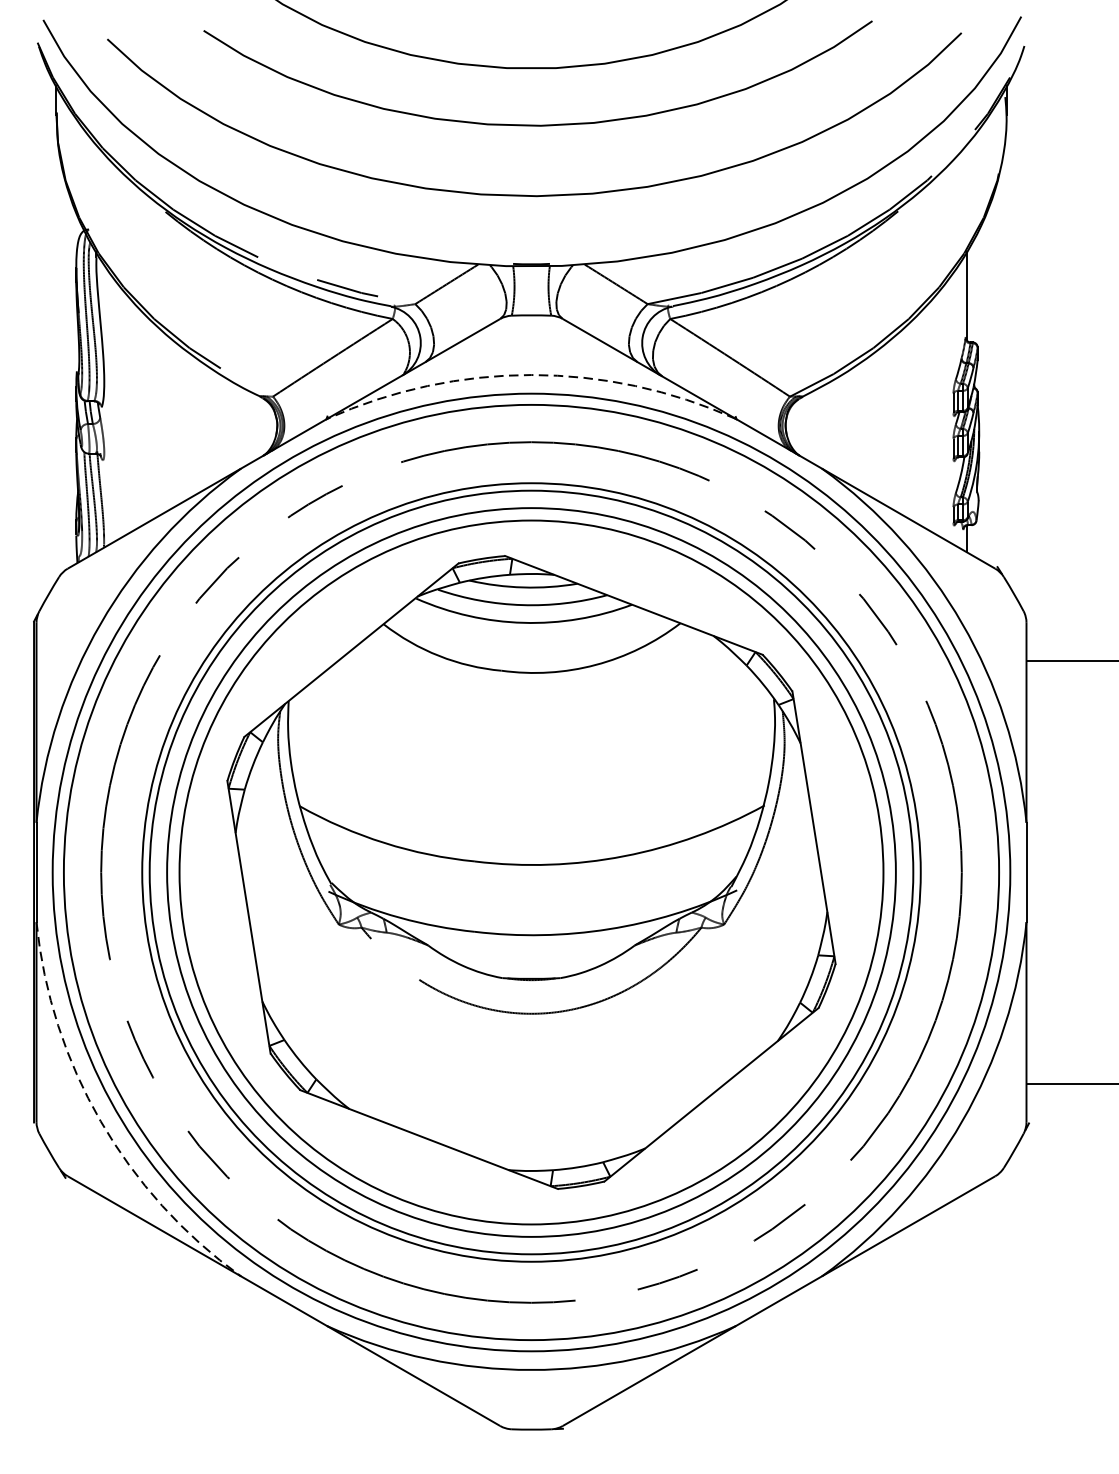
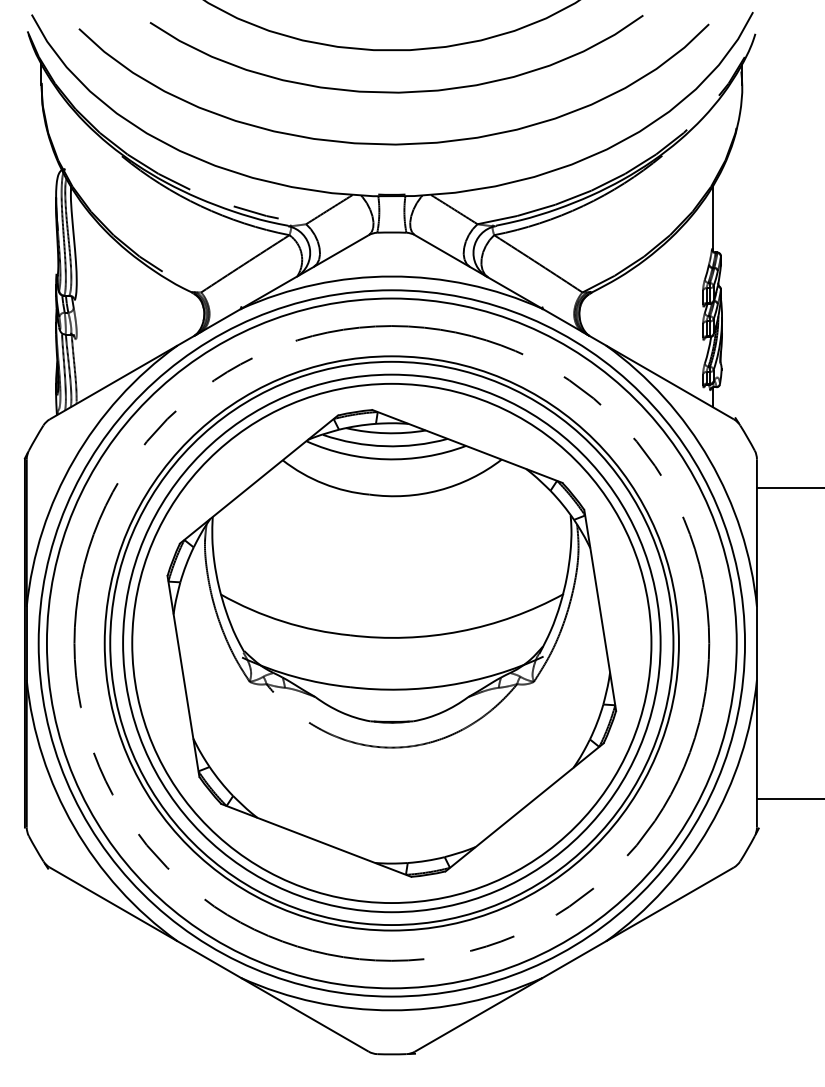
arc: (531, 375) -> (391, 276), dashed -> solid
arc: (101, 1120) -> (74, 826), dashed -> solid

